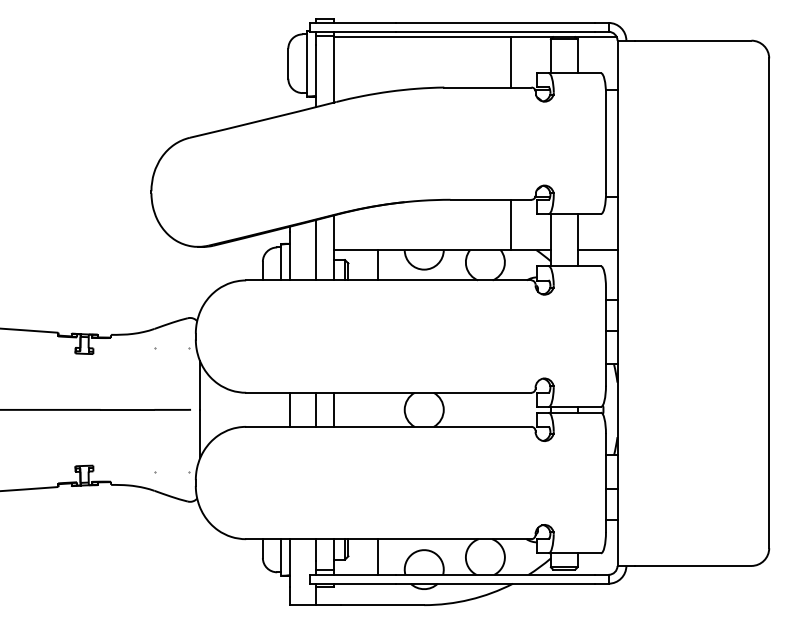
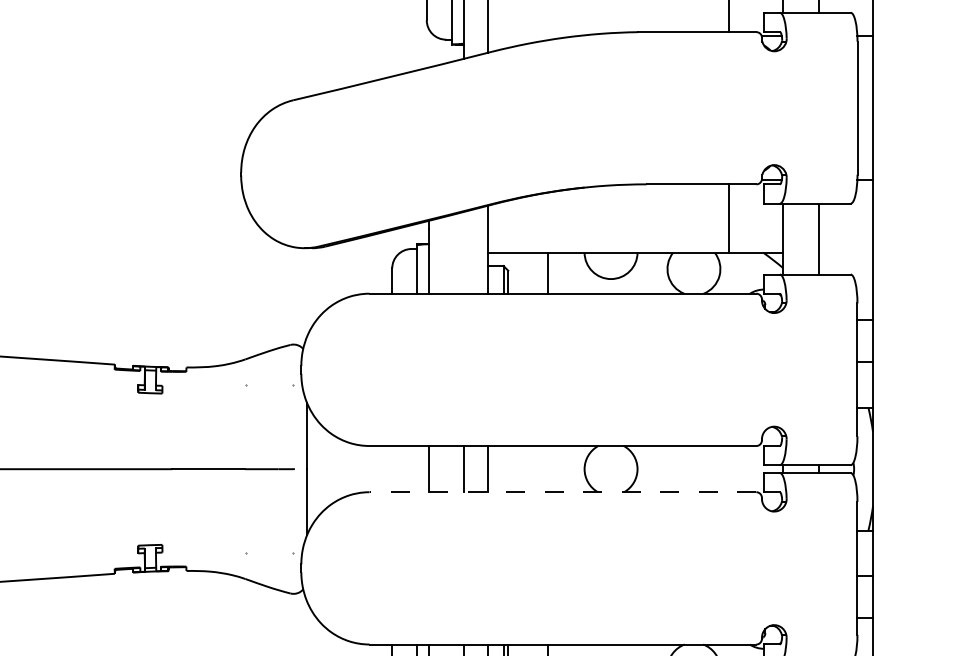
line: (315, 250) -> (463, 253), removed
line: (597, 250) -> (845, 253), removed
line: (388, 426) -> (562, 491), solid -> dashed

